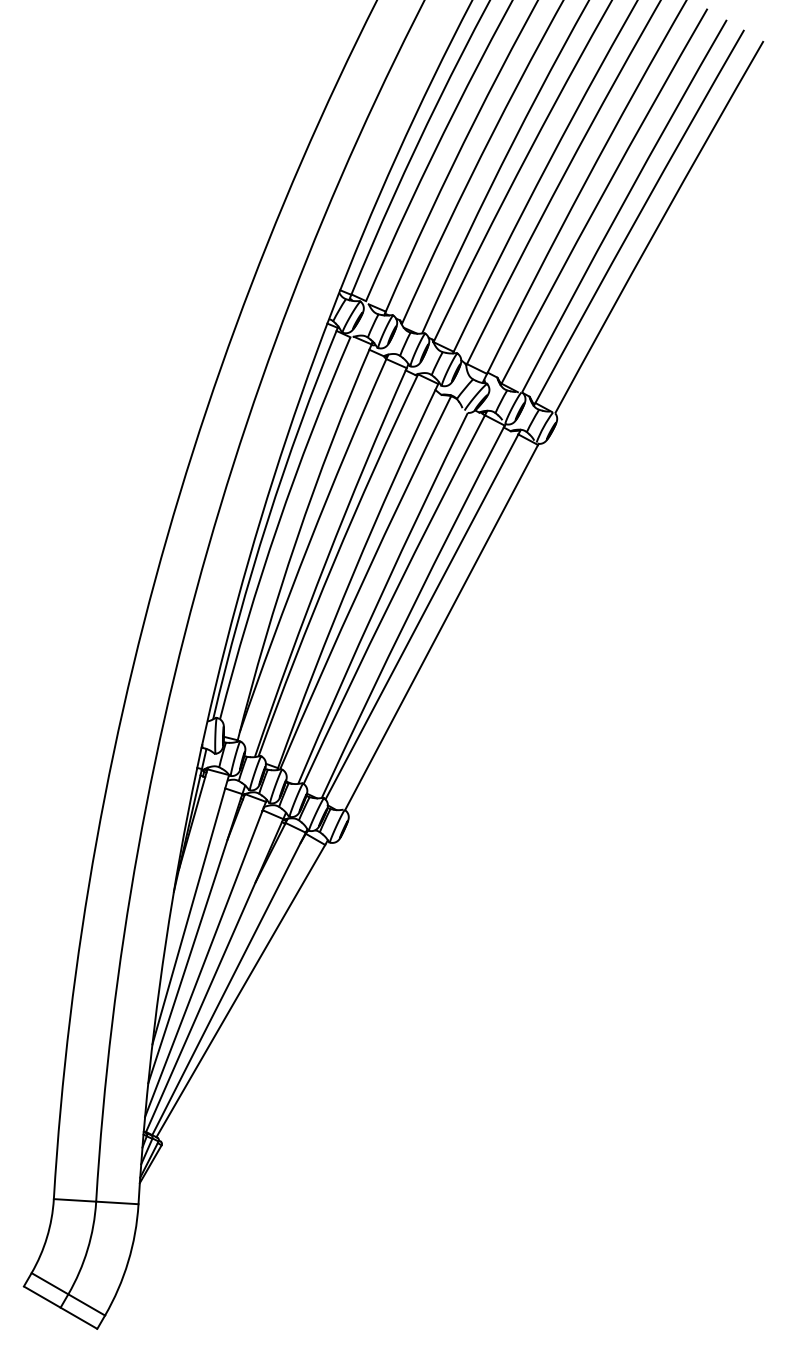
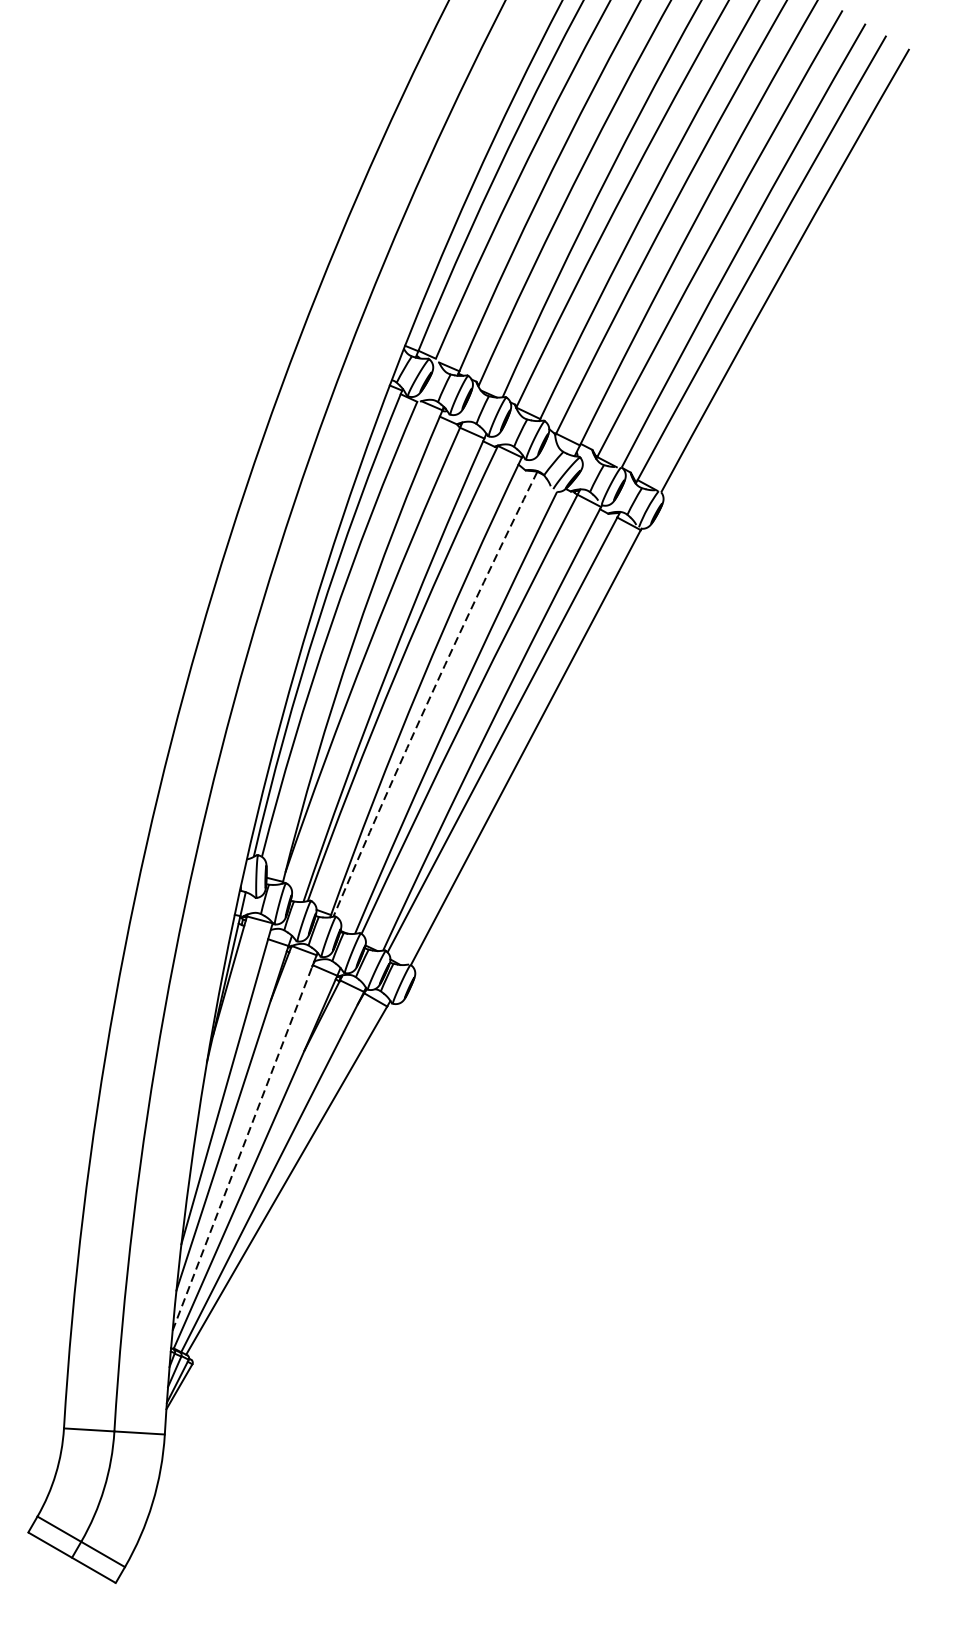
arc: (363, 581) -> (432, 692), solid -> dashed
line: (205, 959) -> (244, 1142), solid -> dashed

